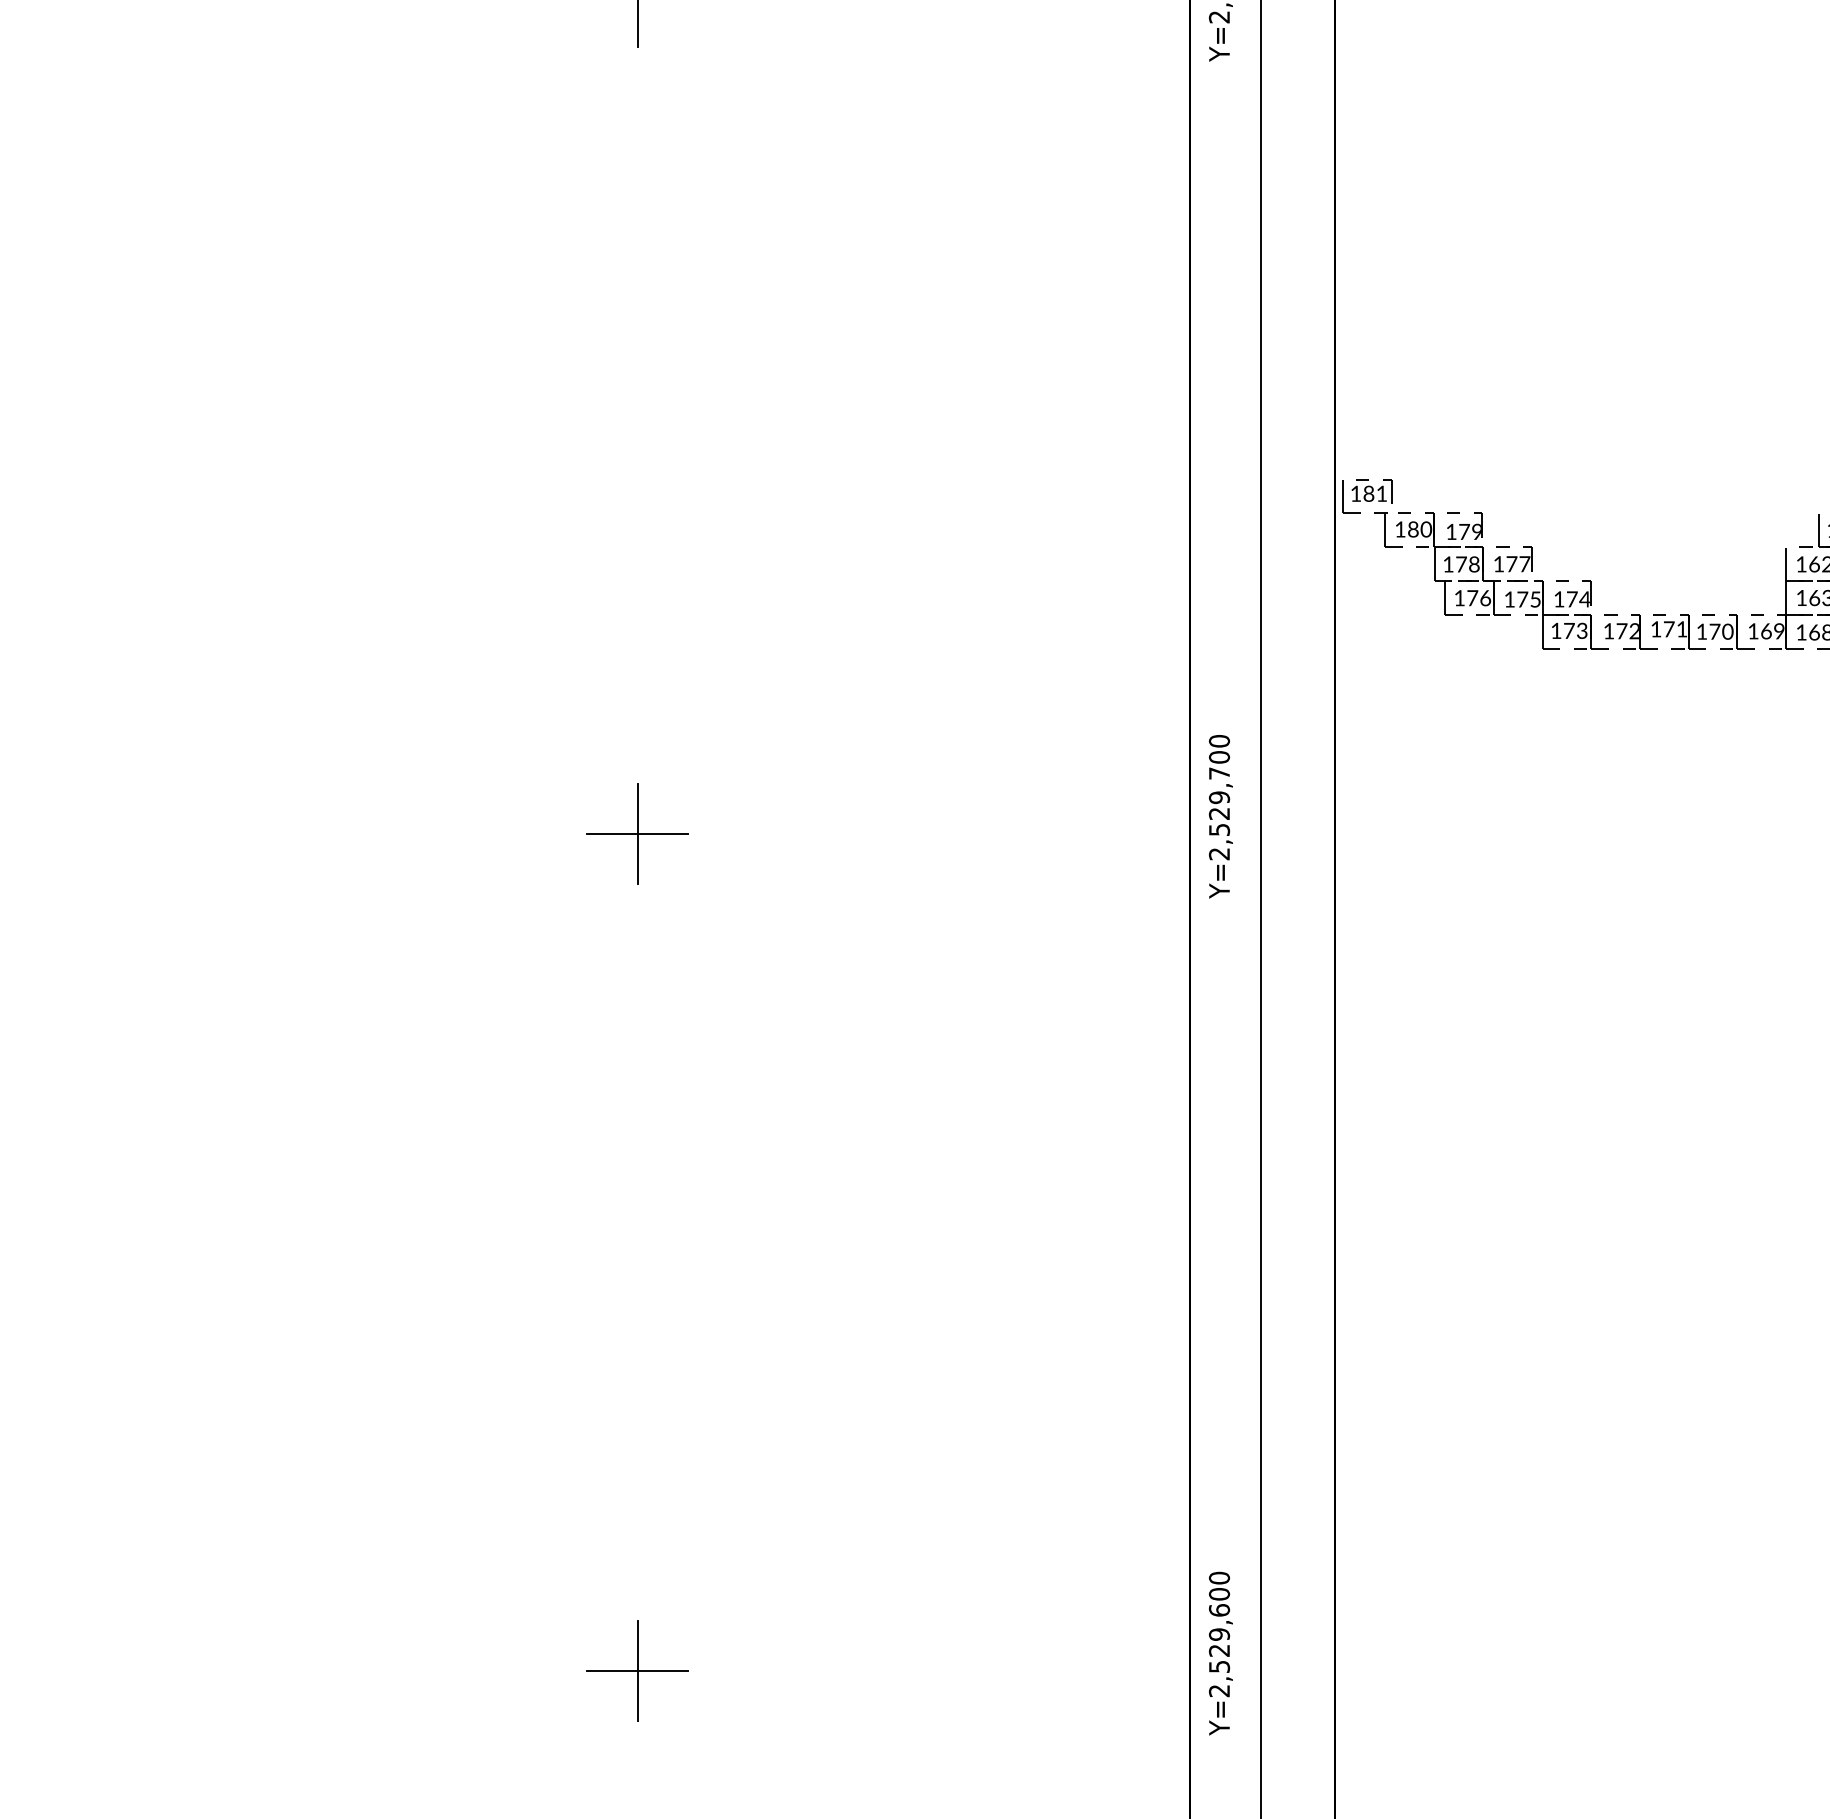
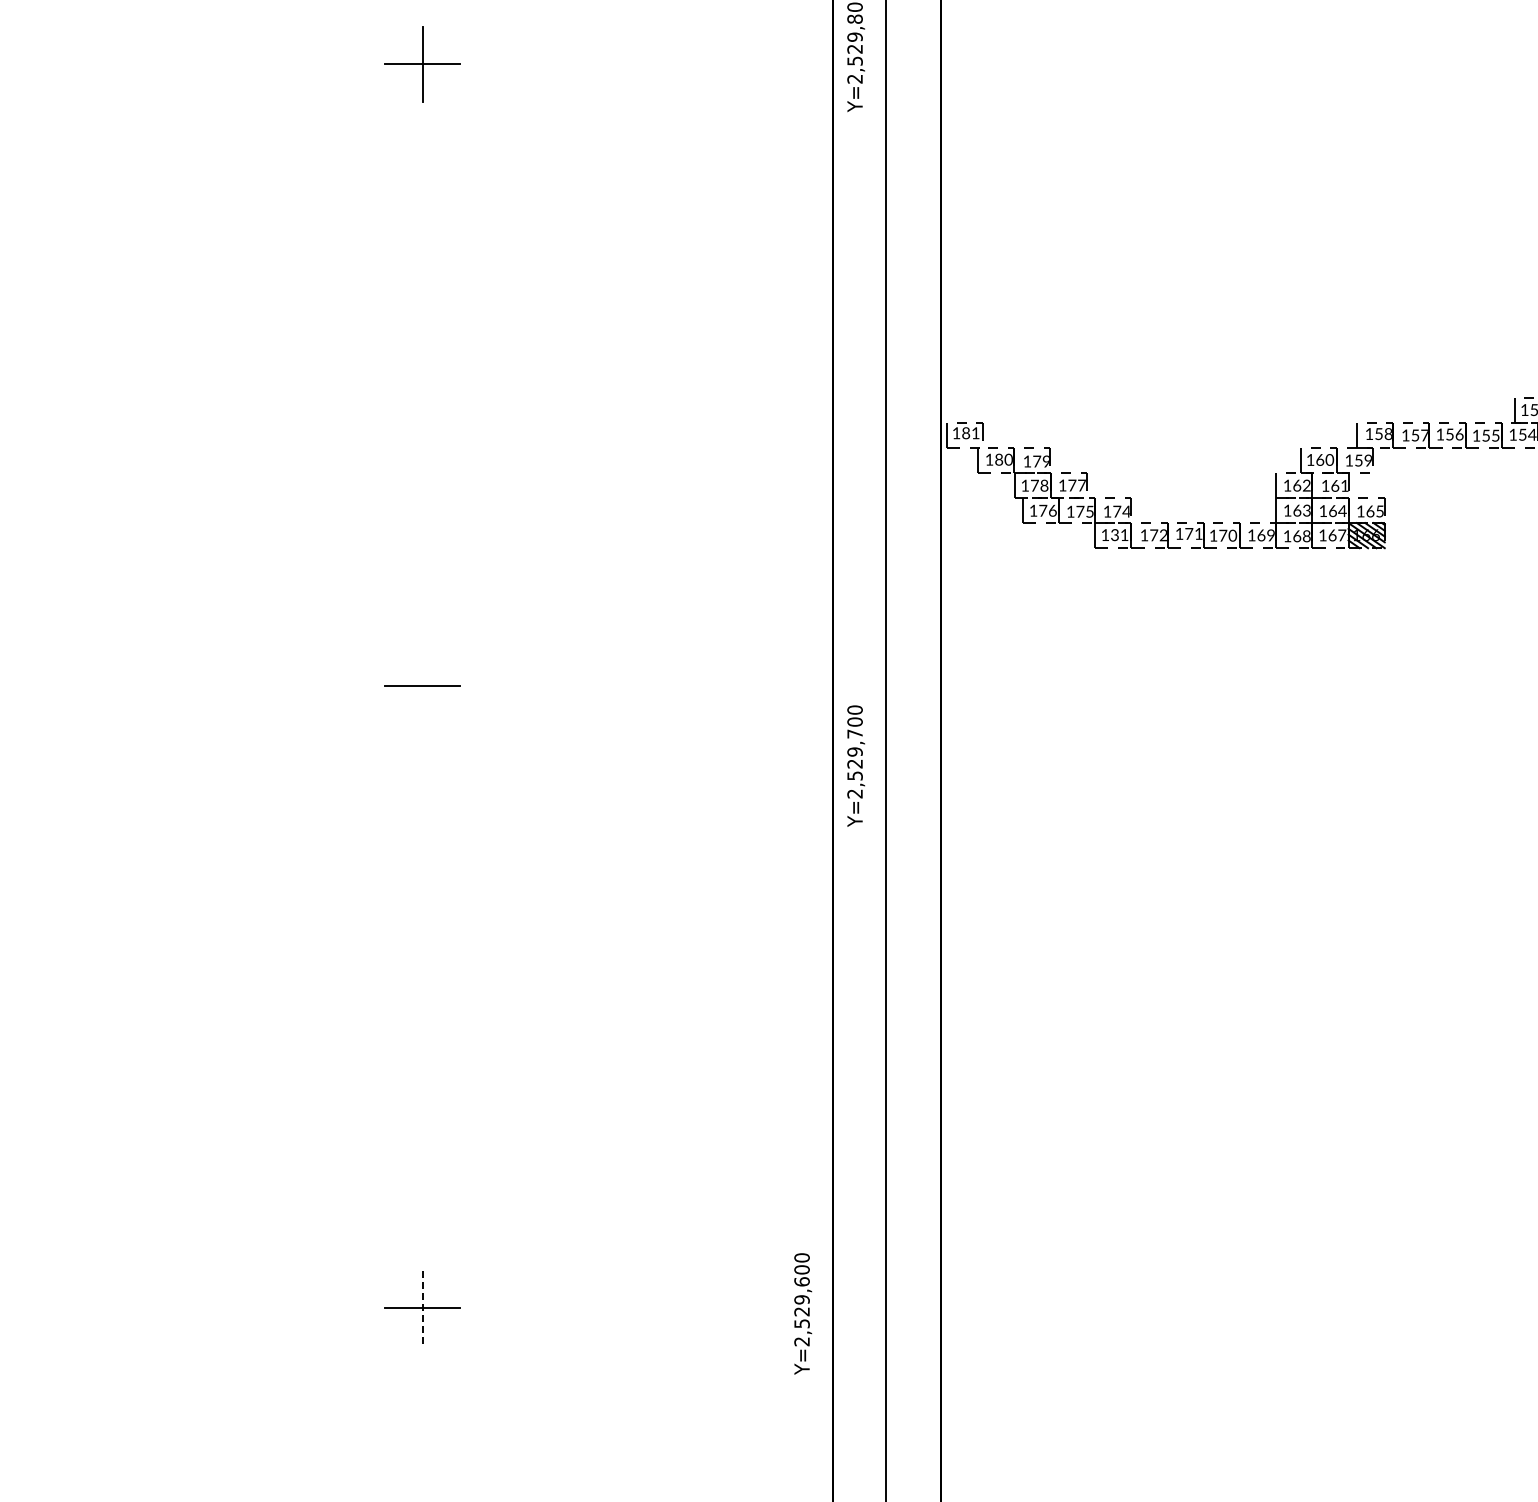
text: (1575, 631) -> (1119, 535), 173 -> 131
text: (1220, 815) -> (855, 765), moved
line: (637, 833) -> (422, 685), removed
text: (1221, 1652) -> (803, 1313), moved
line: (637, 1671) -> (422, 1308), solid -> dashed

